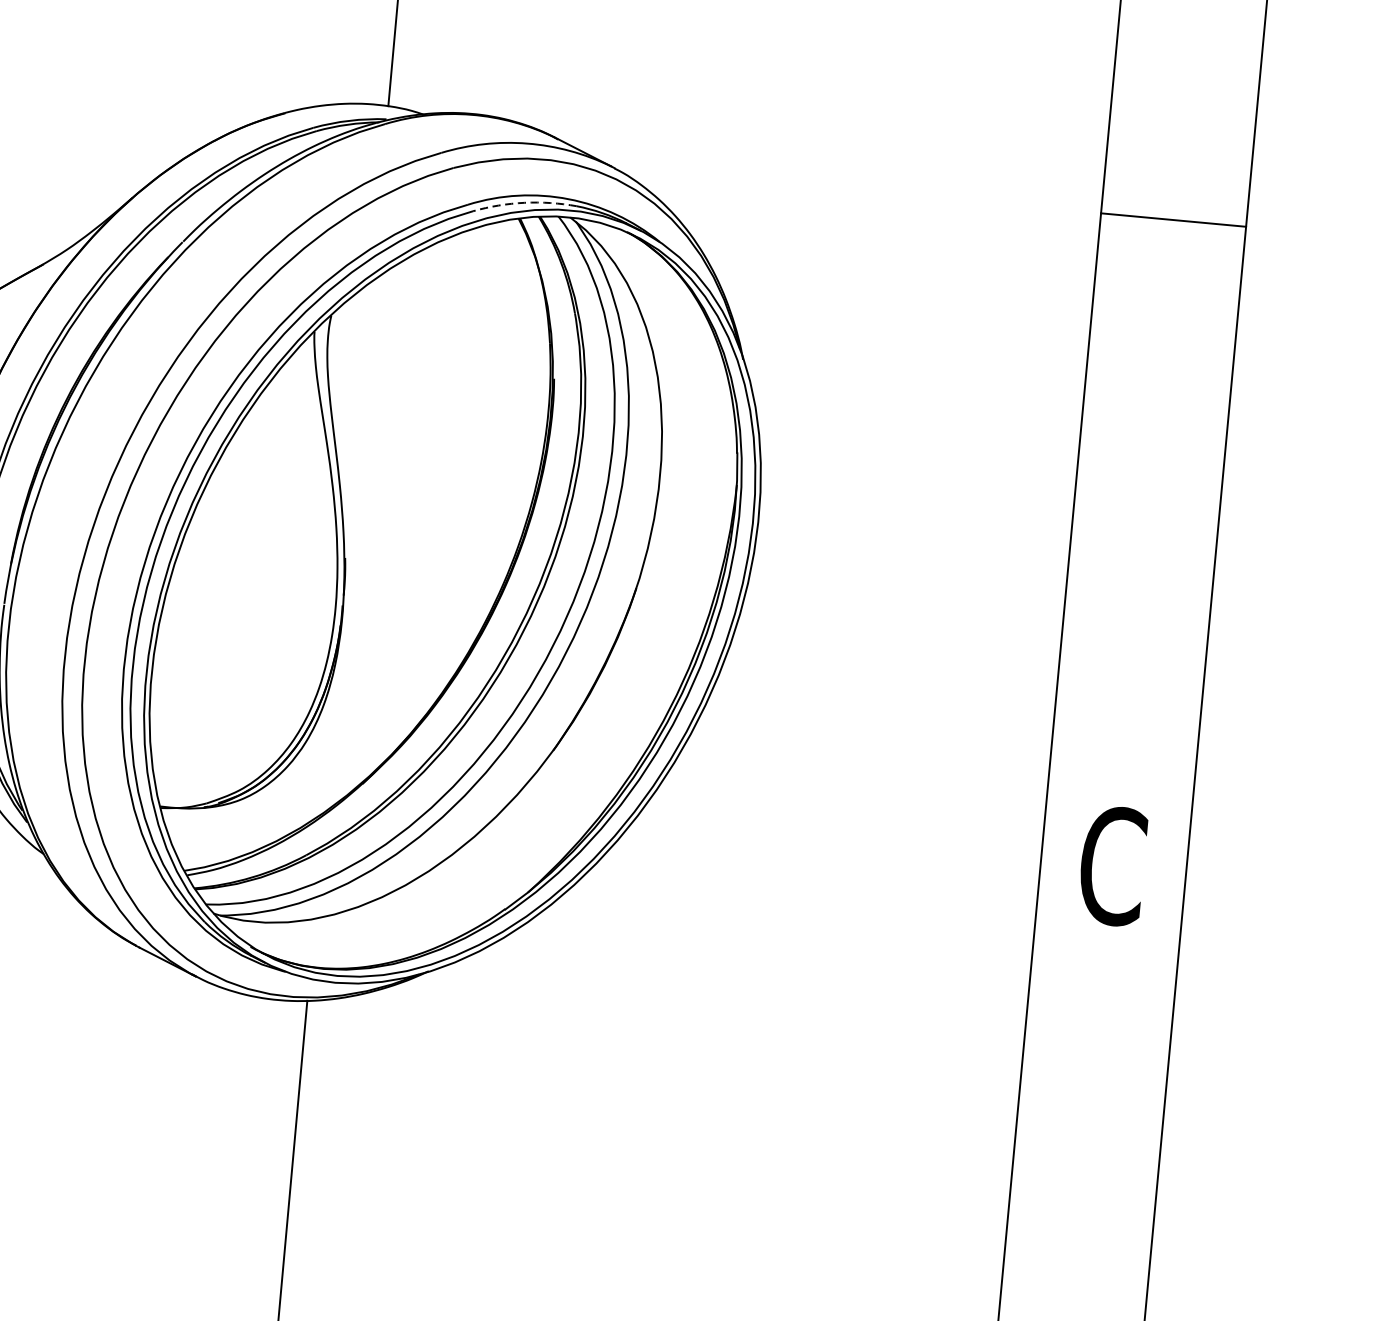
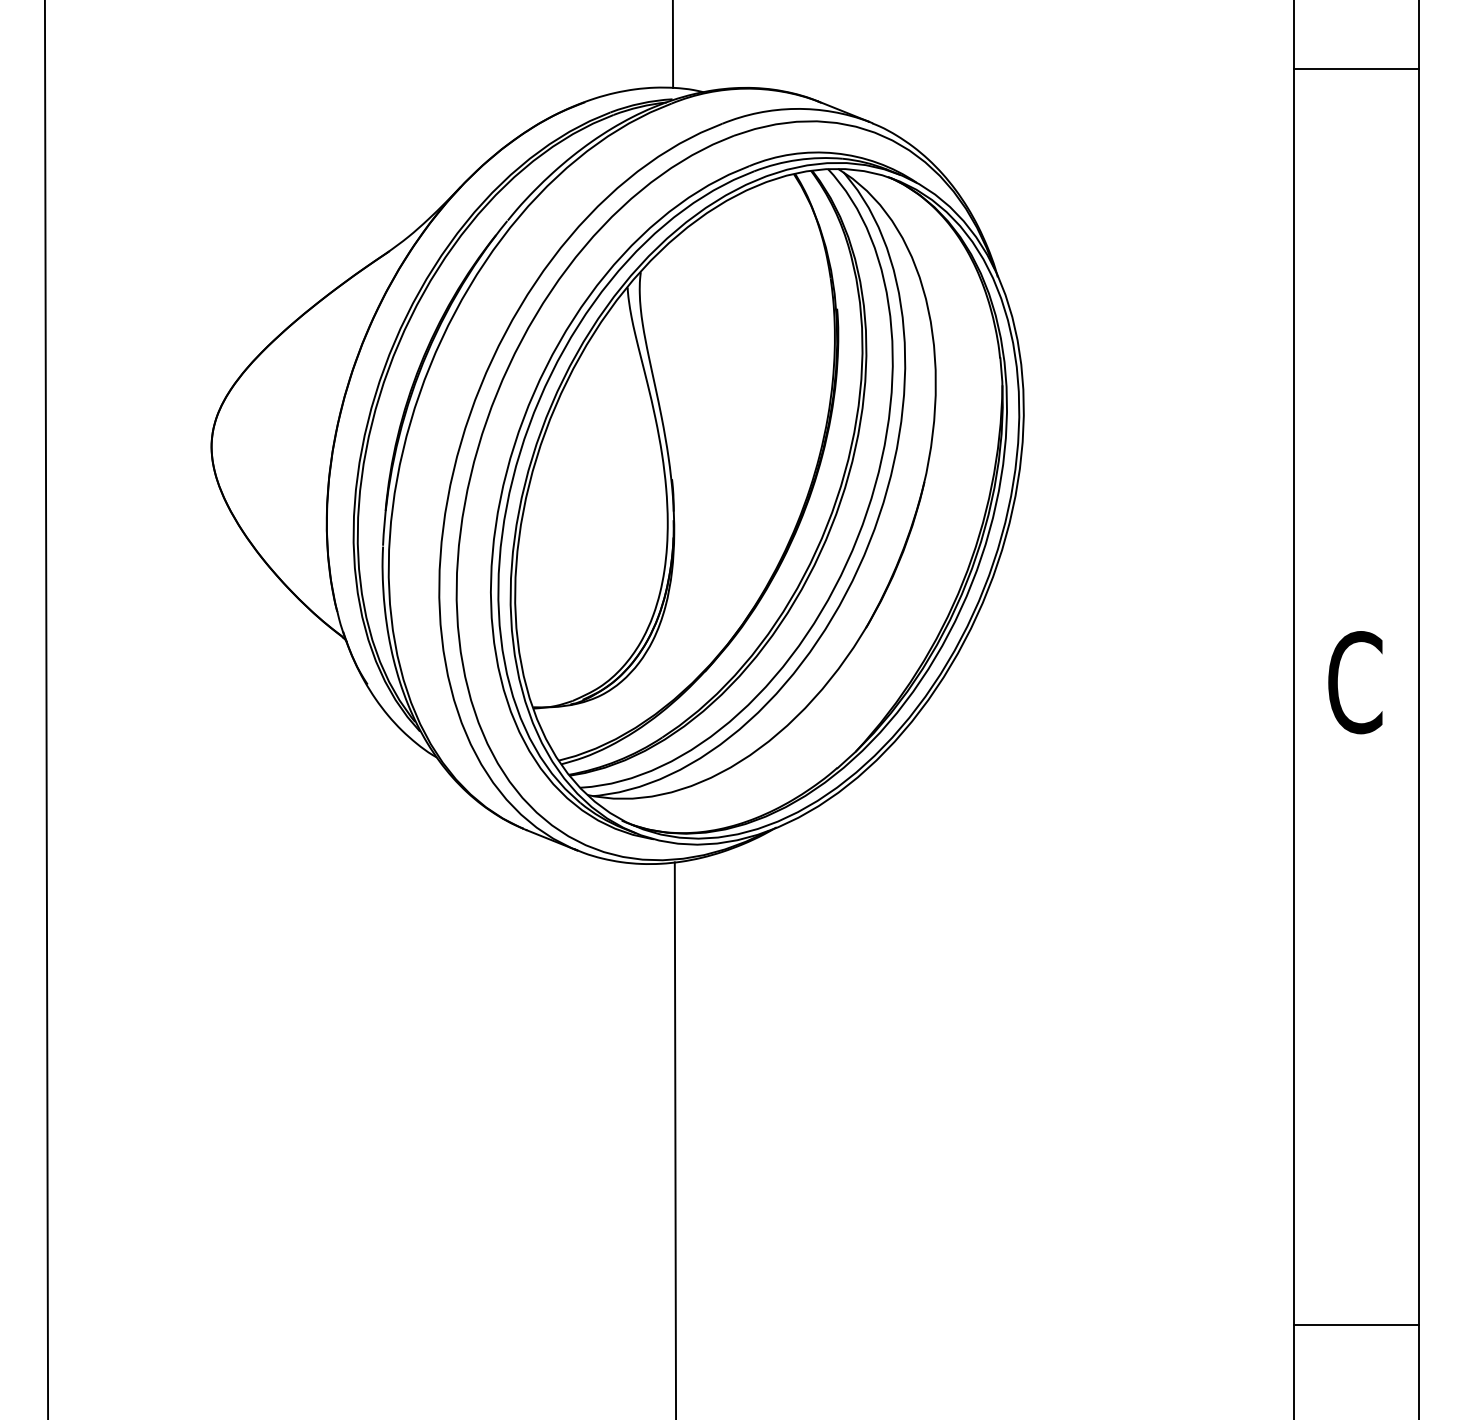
arc: (524, 203) -> (797, 160), dashed -> solid
line: (1173, 220) -> (1356, 69), moved

